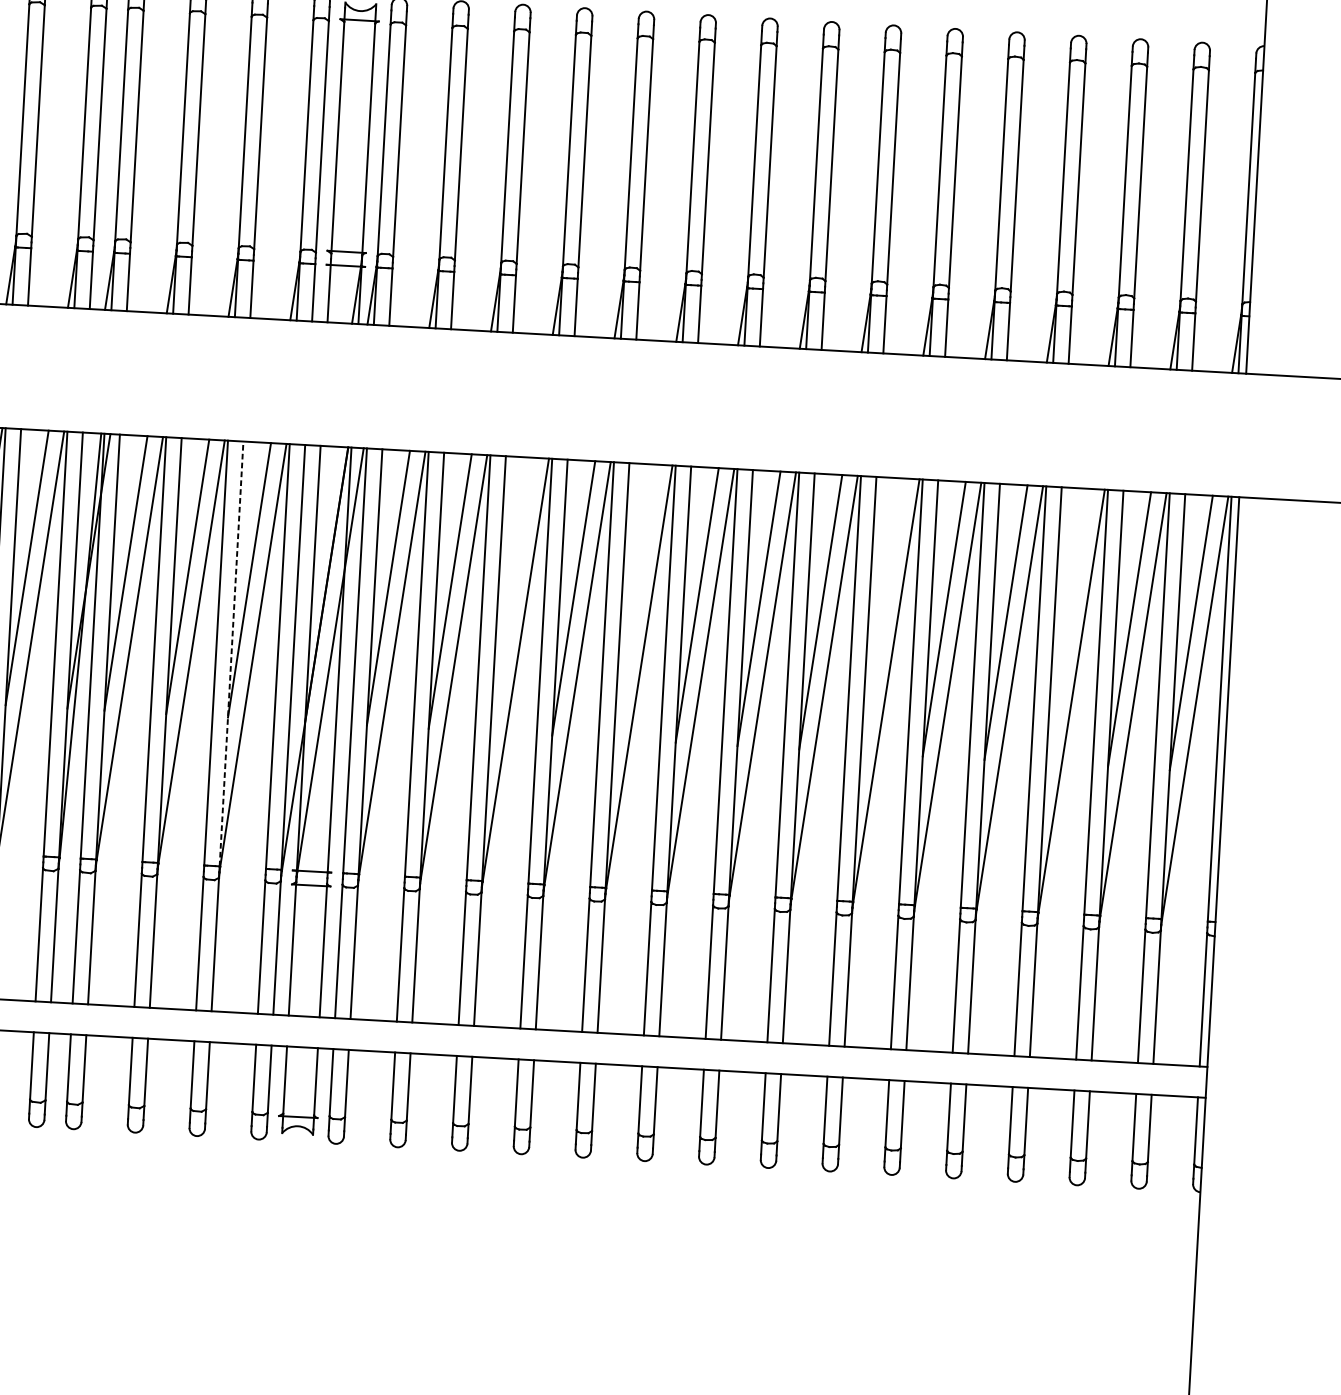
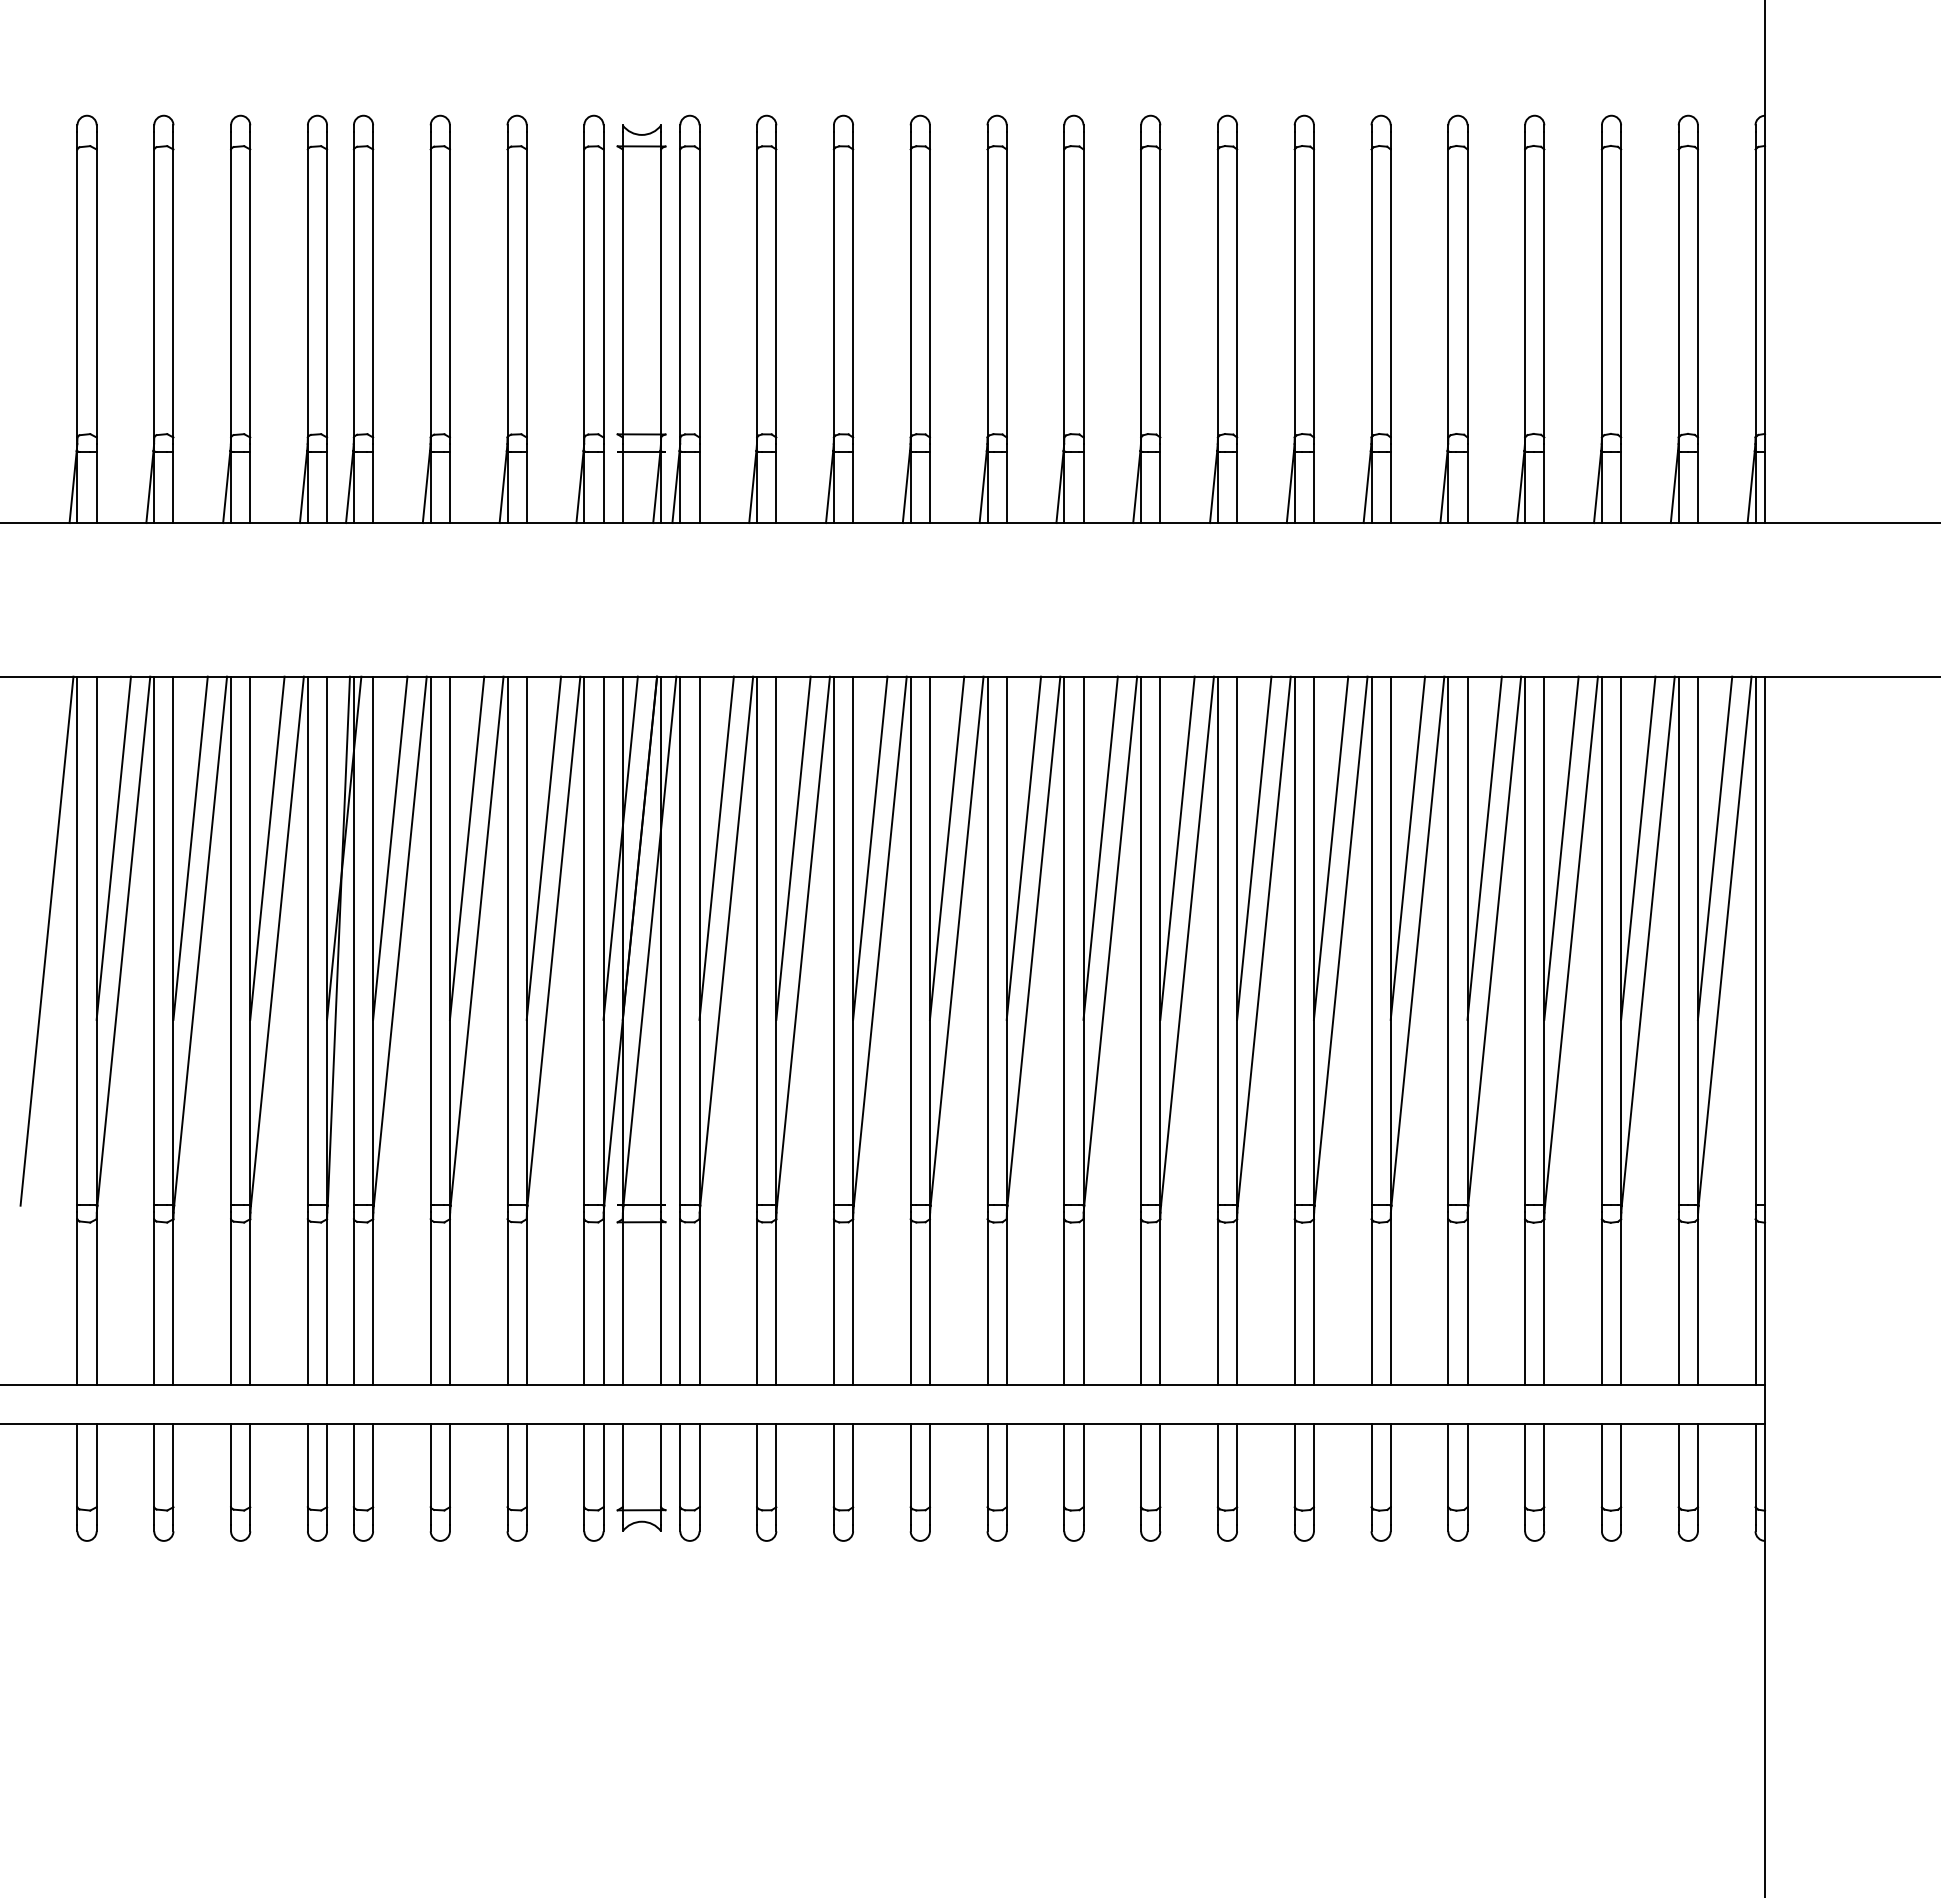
line: (311, 583) -> (620, 847), added
line: (512, 594) -> (870, 847), added
line: (635, 601) -> (1023, 847), added
line: (882, 615) -> (1330, 847), added
line: (1067, 625) -> (1561, 847), added
line: (231, 653) -> (526, 940), dashed -> solid

